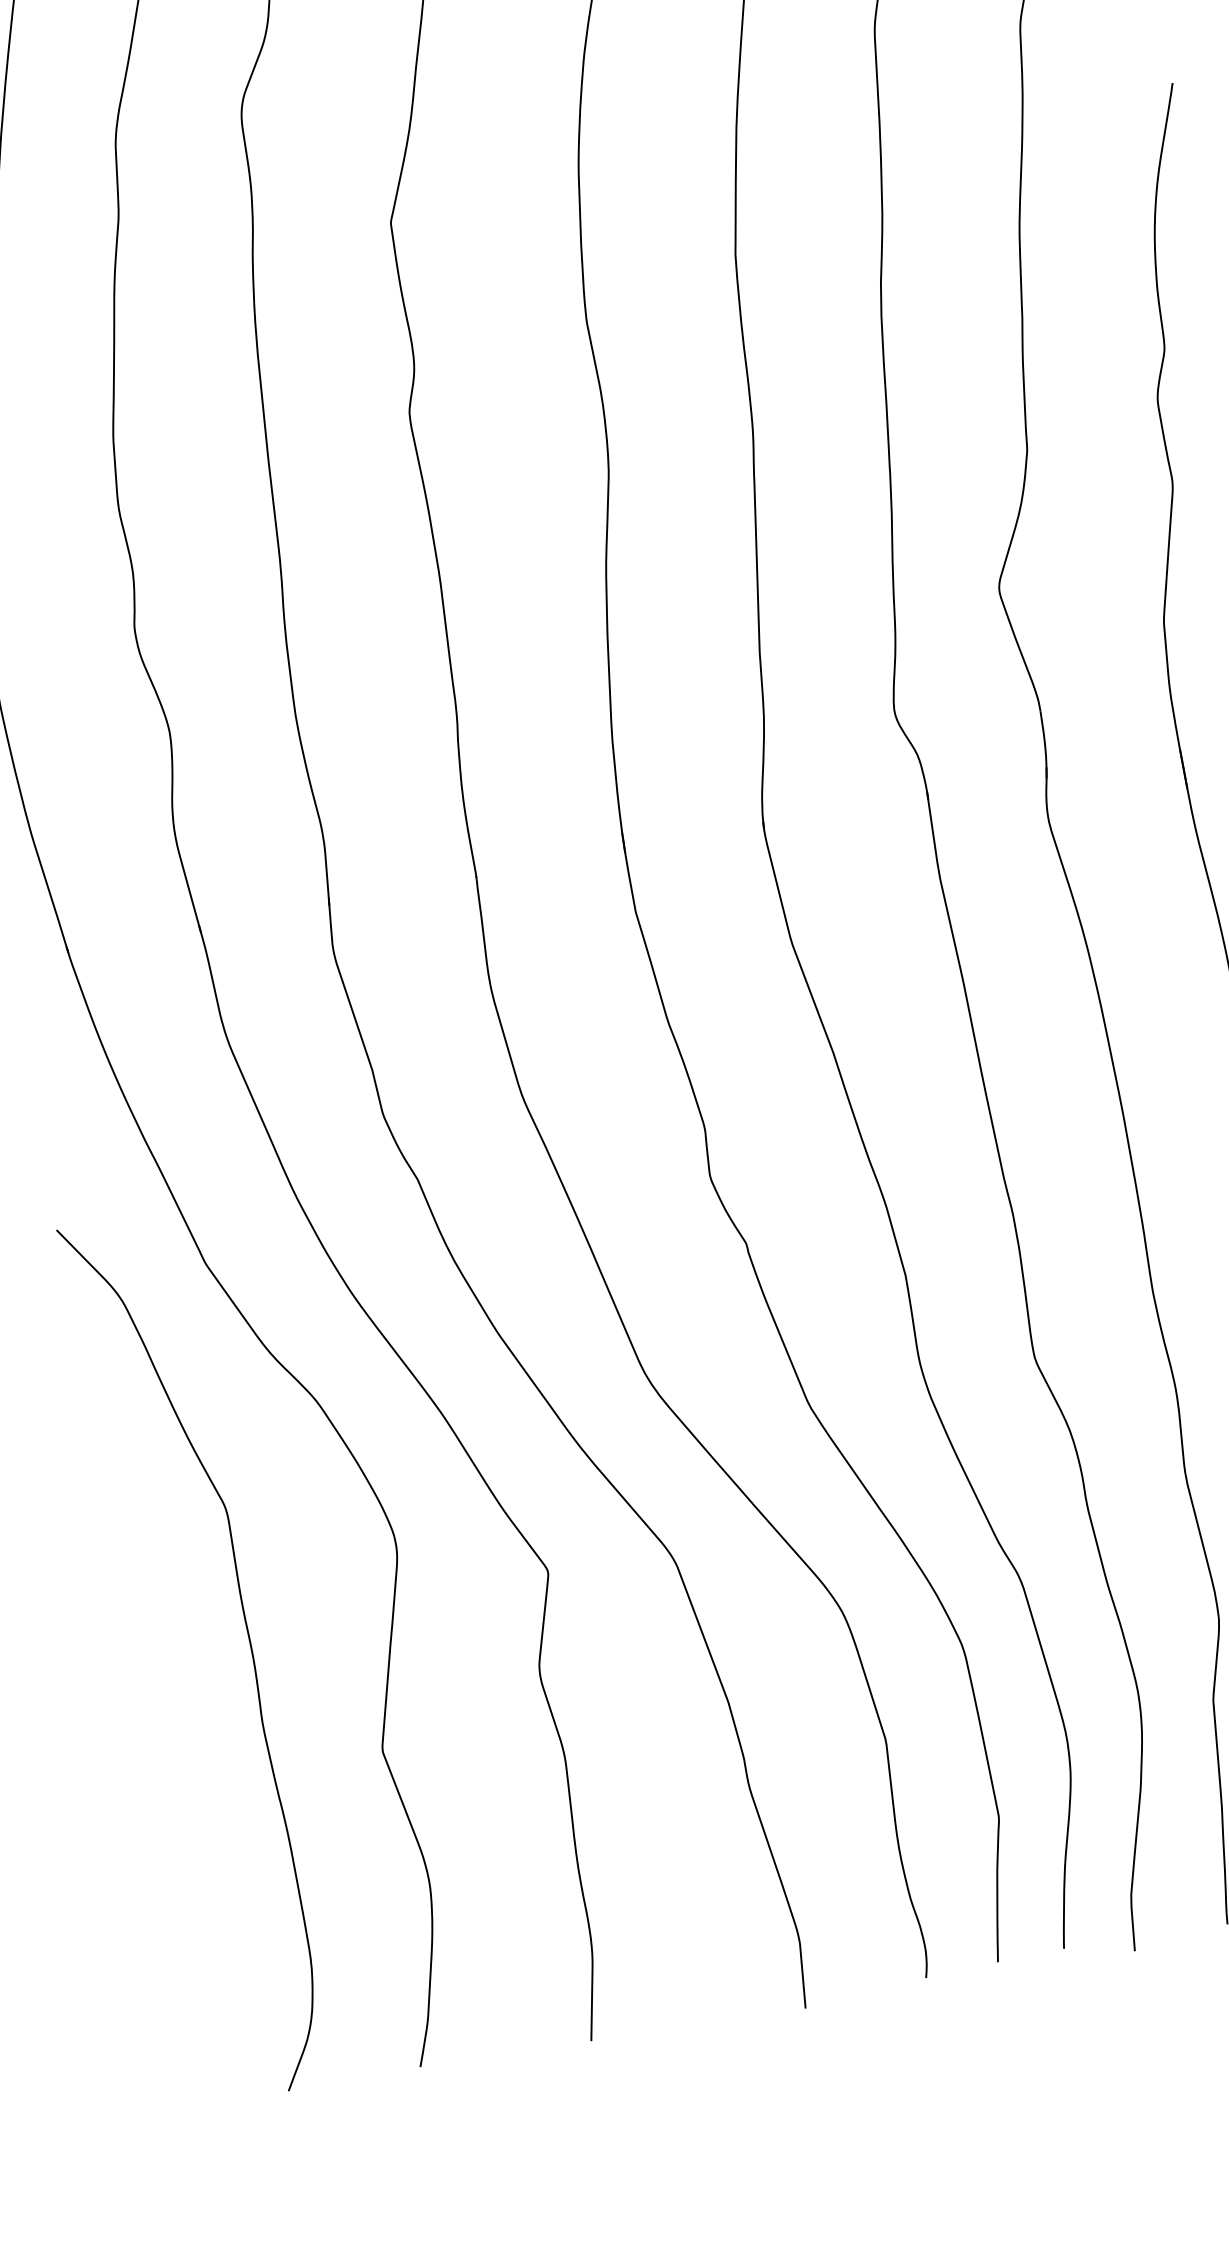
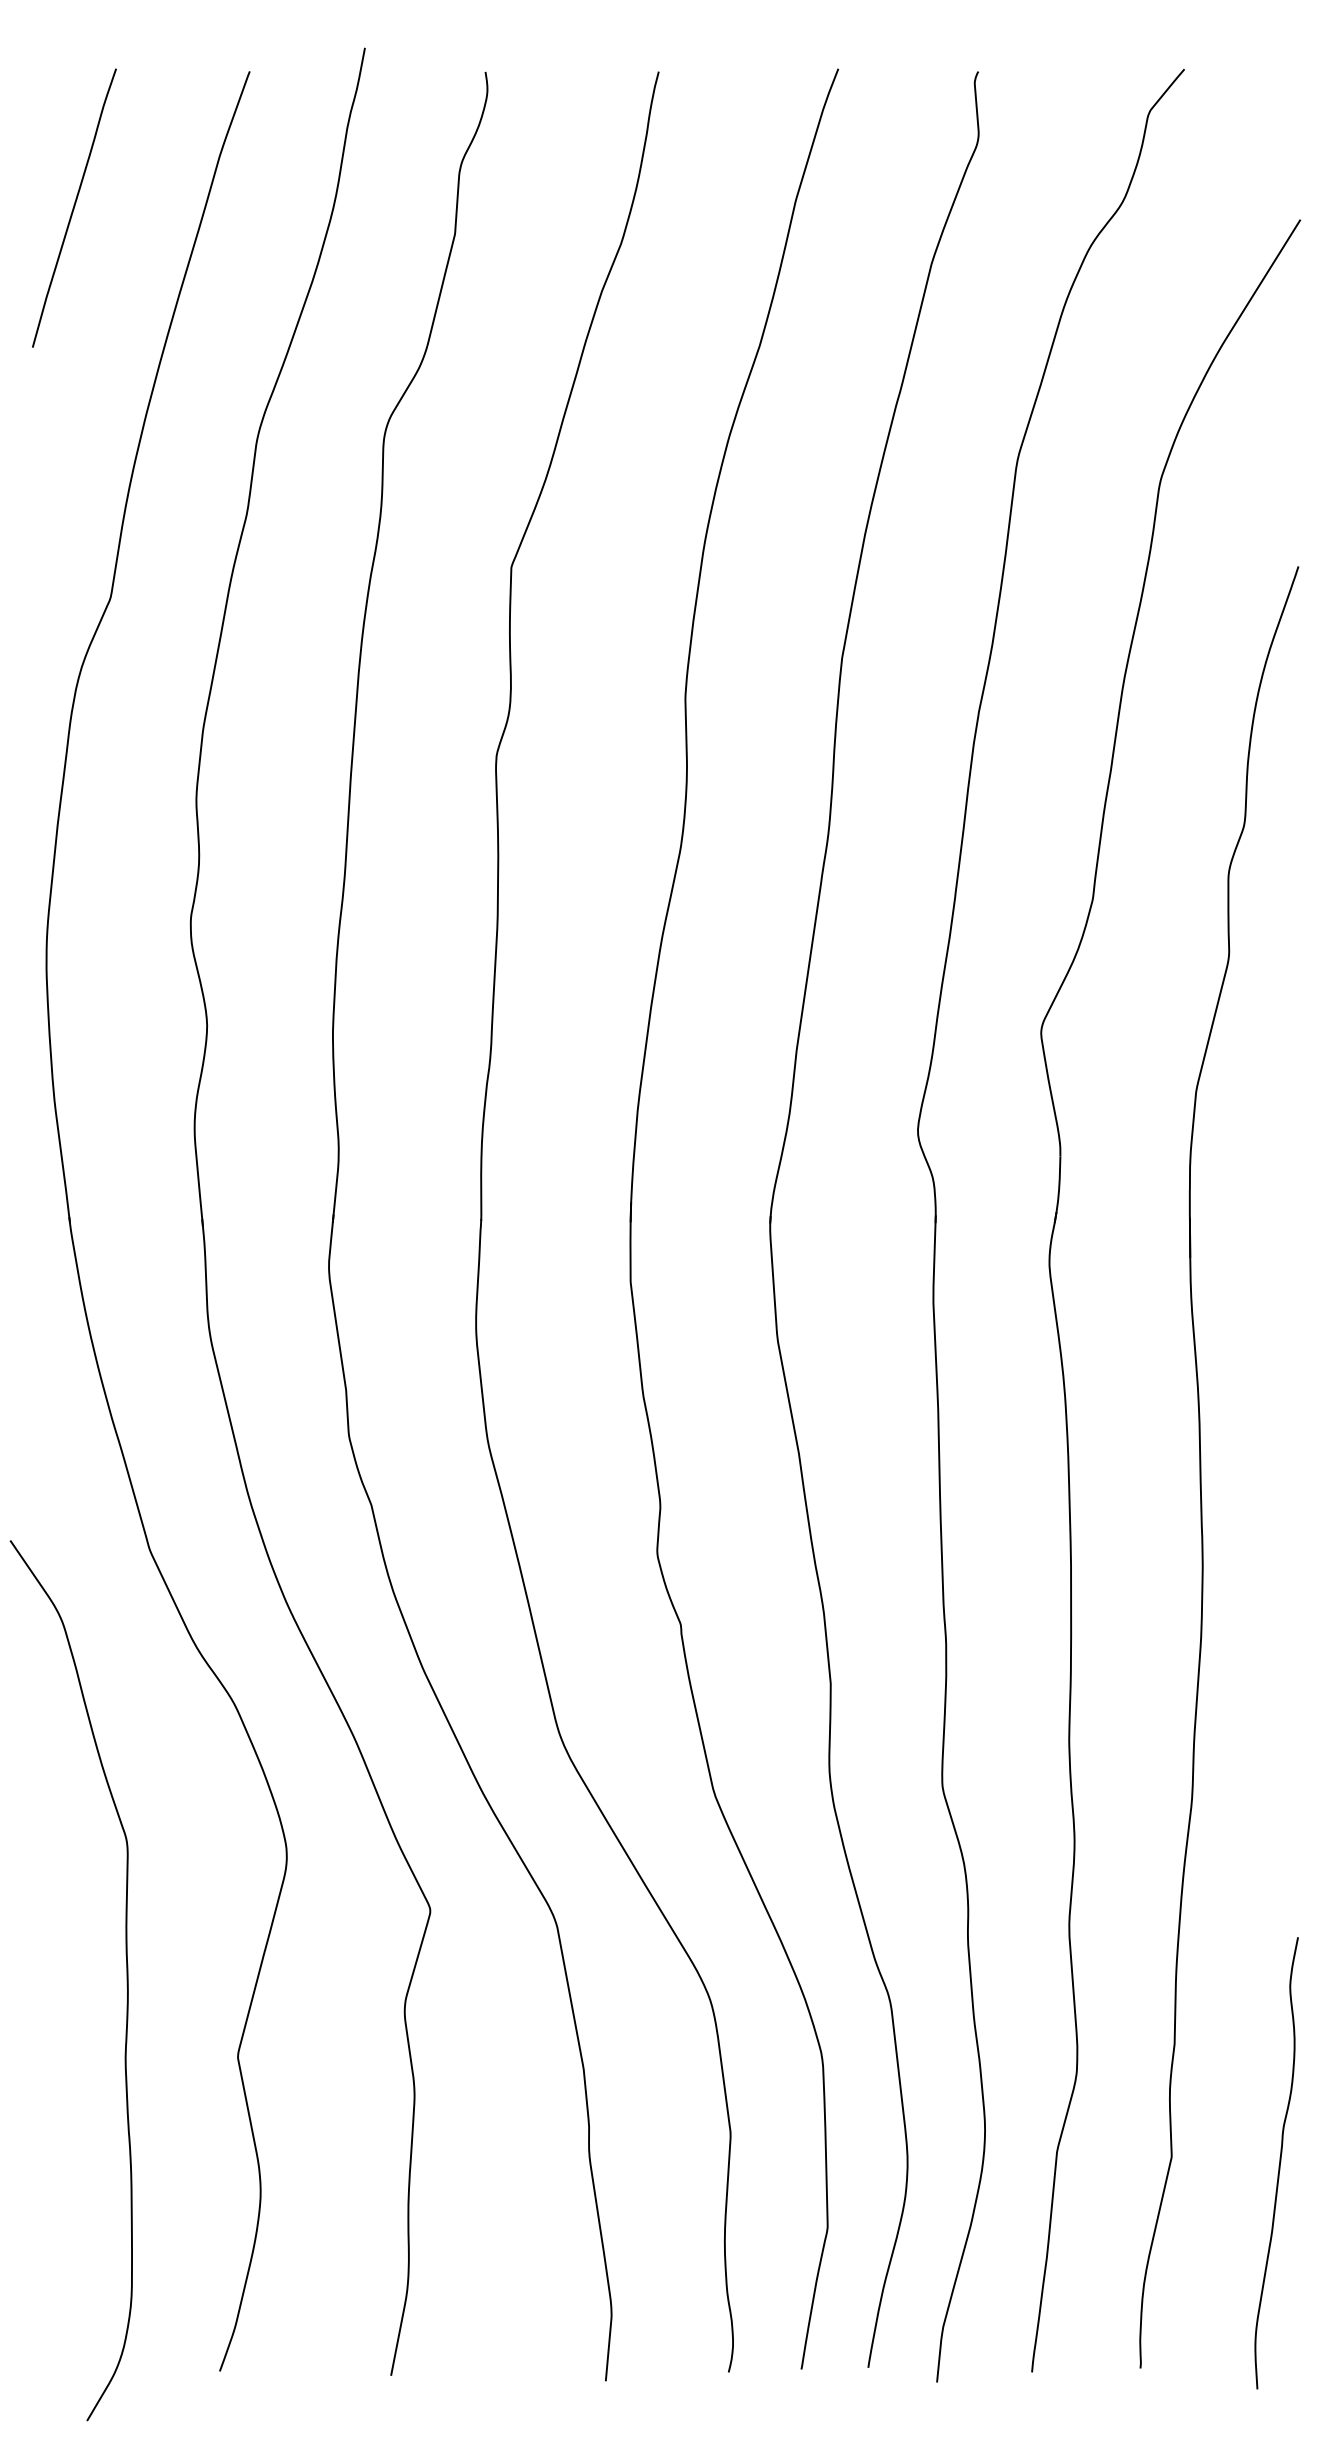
curve: (249, 1646) -> (126, 1980), moved

